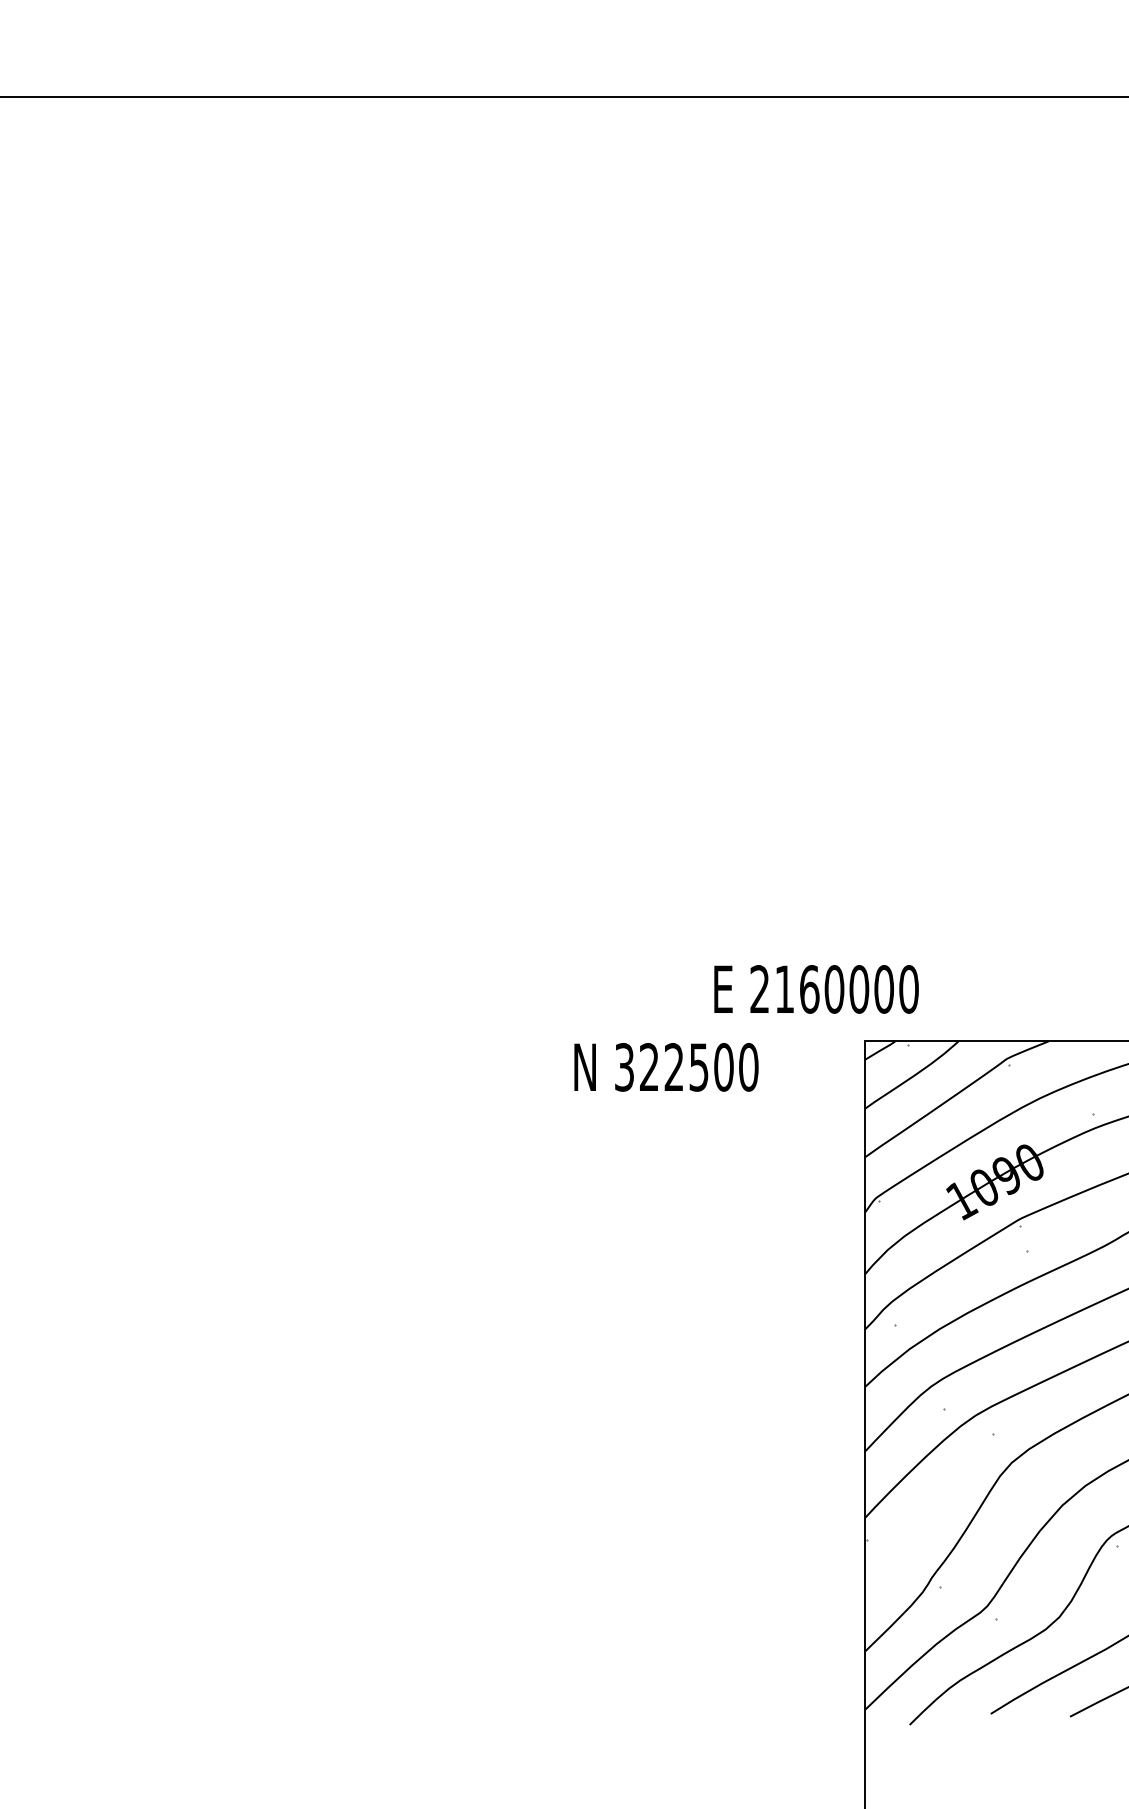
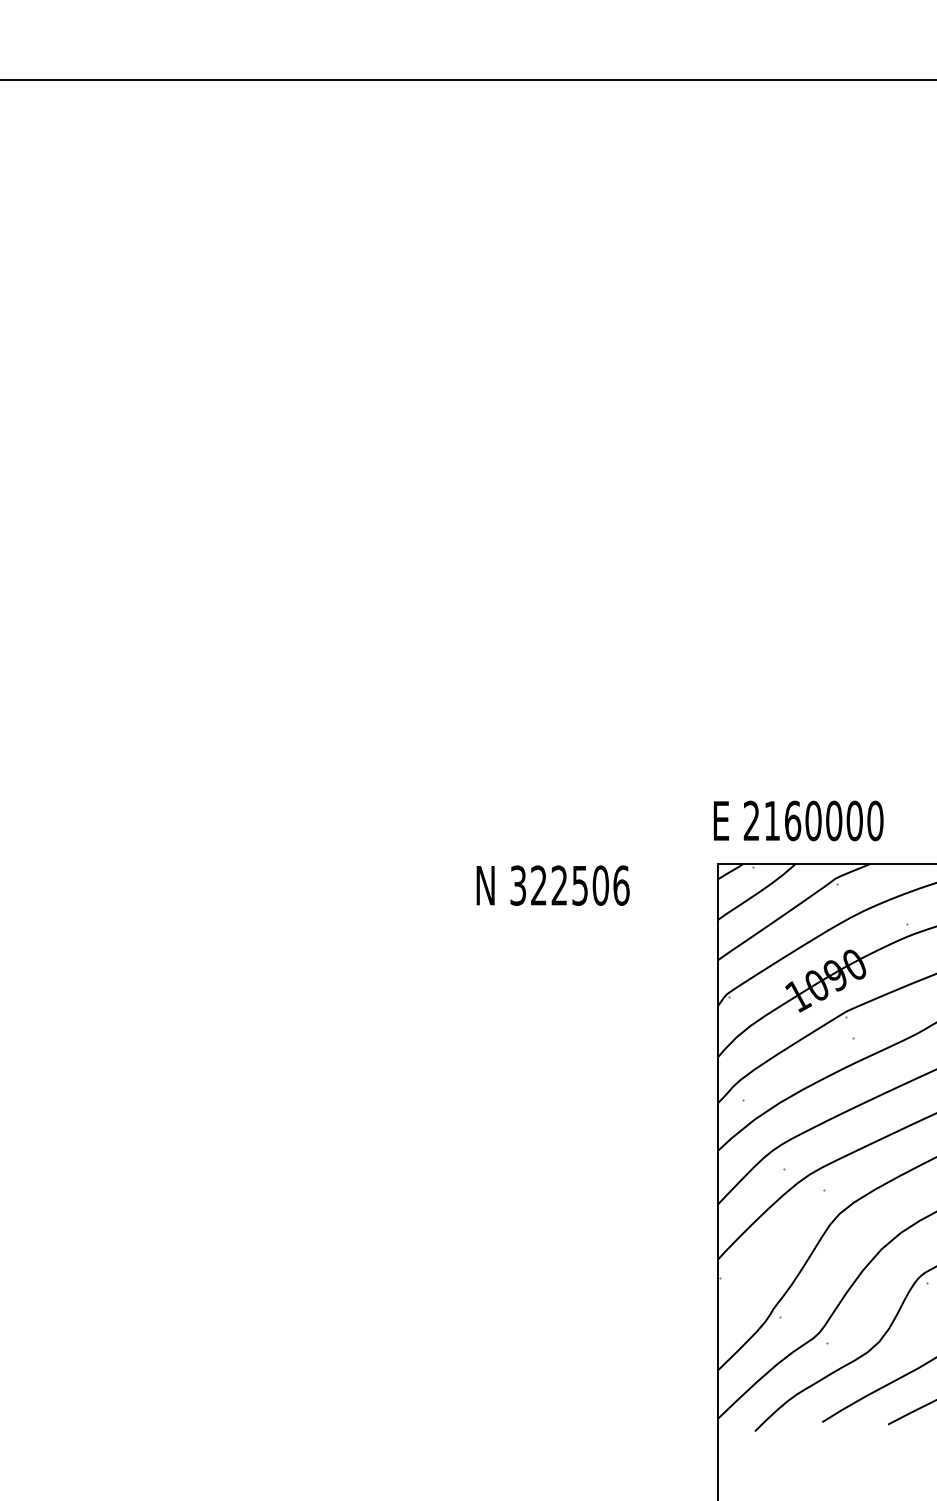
text: (816, 988) -> (798, 820), moved
text: (748, 1067) -> (621, 885), 322500 -> 322506

